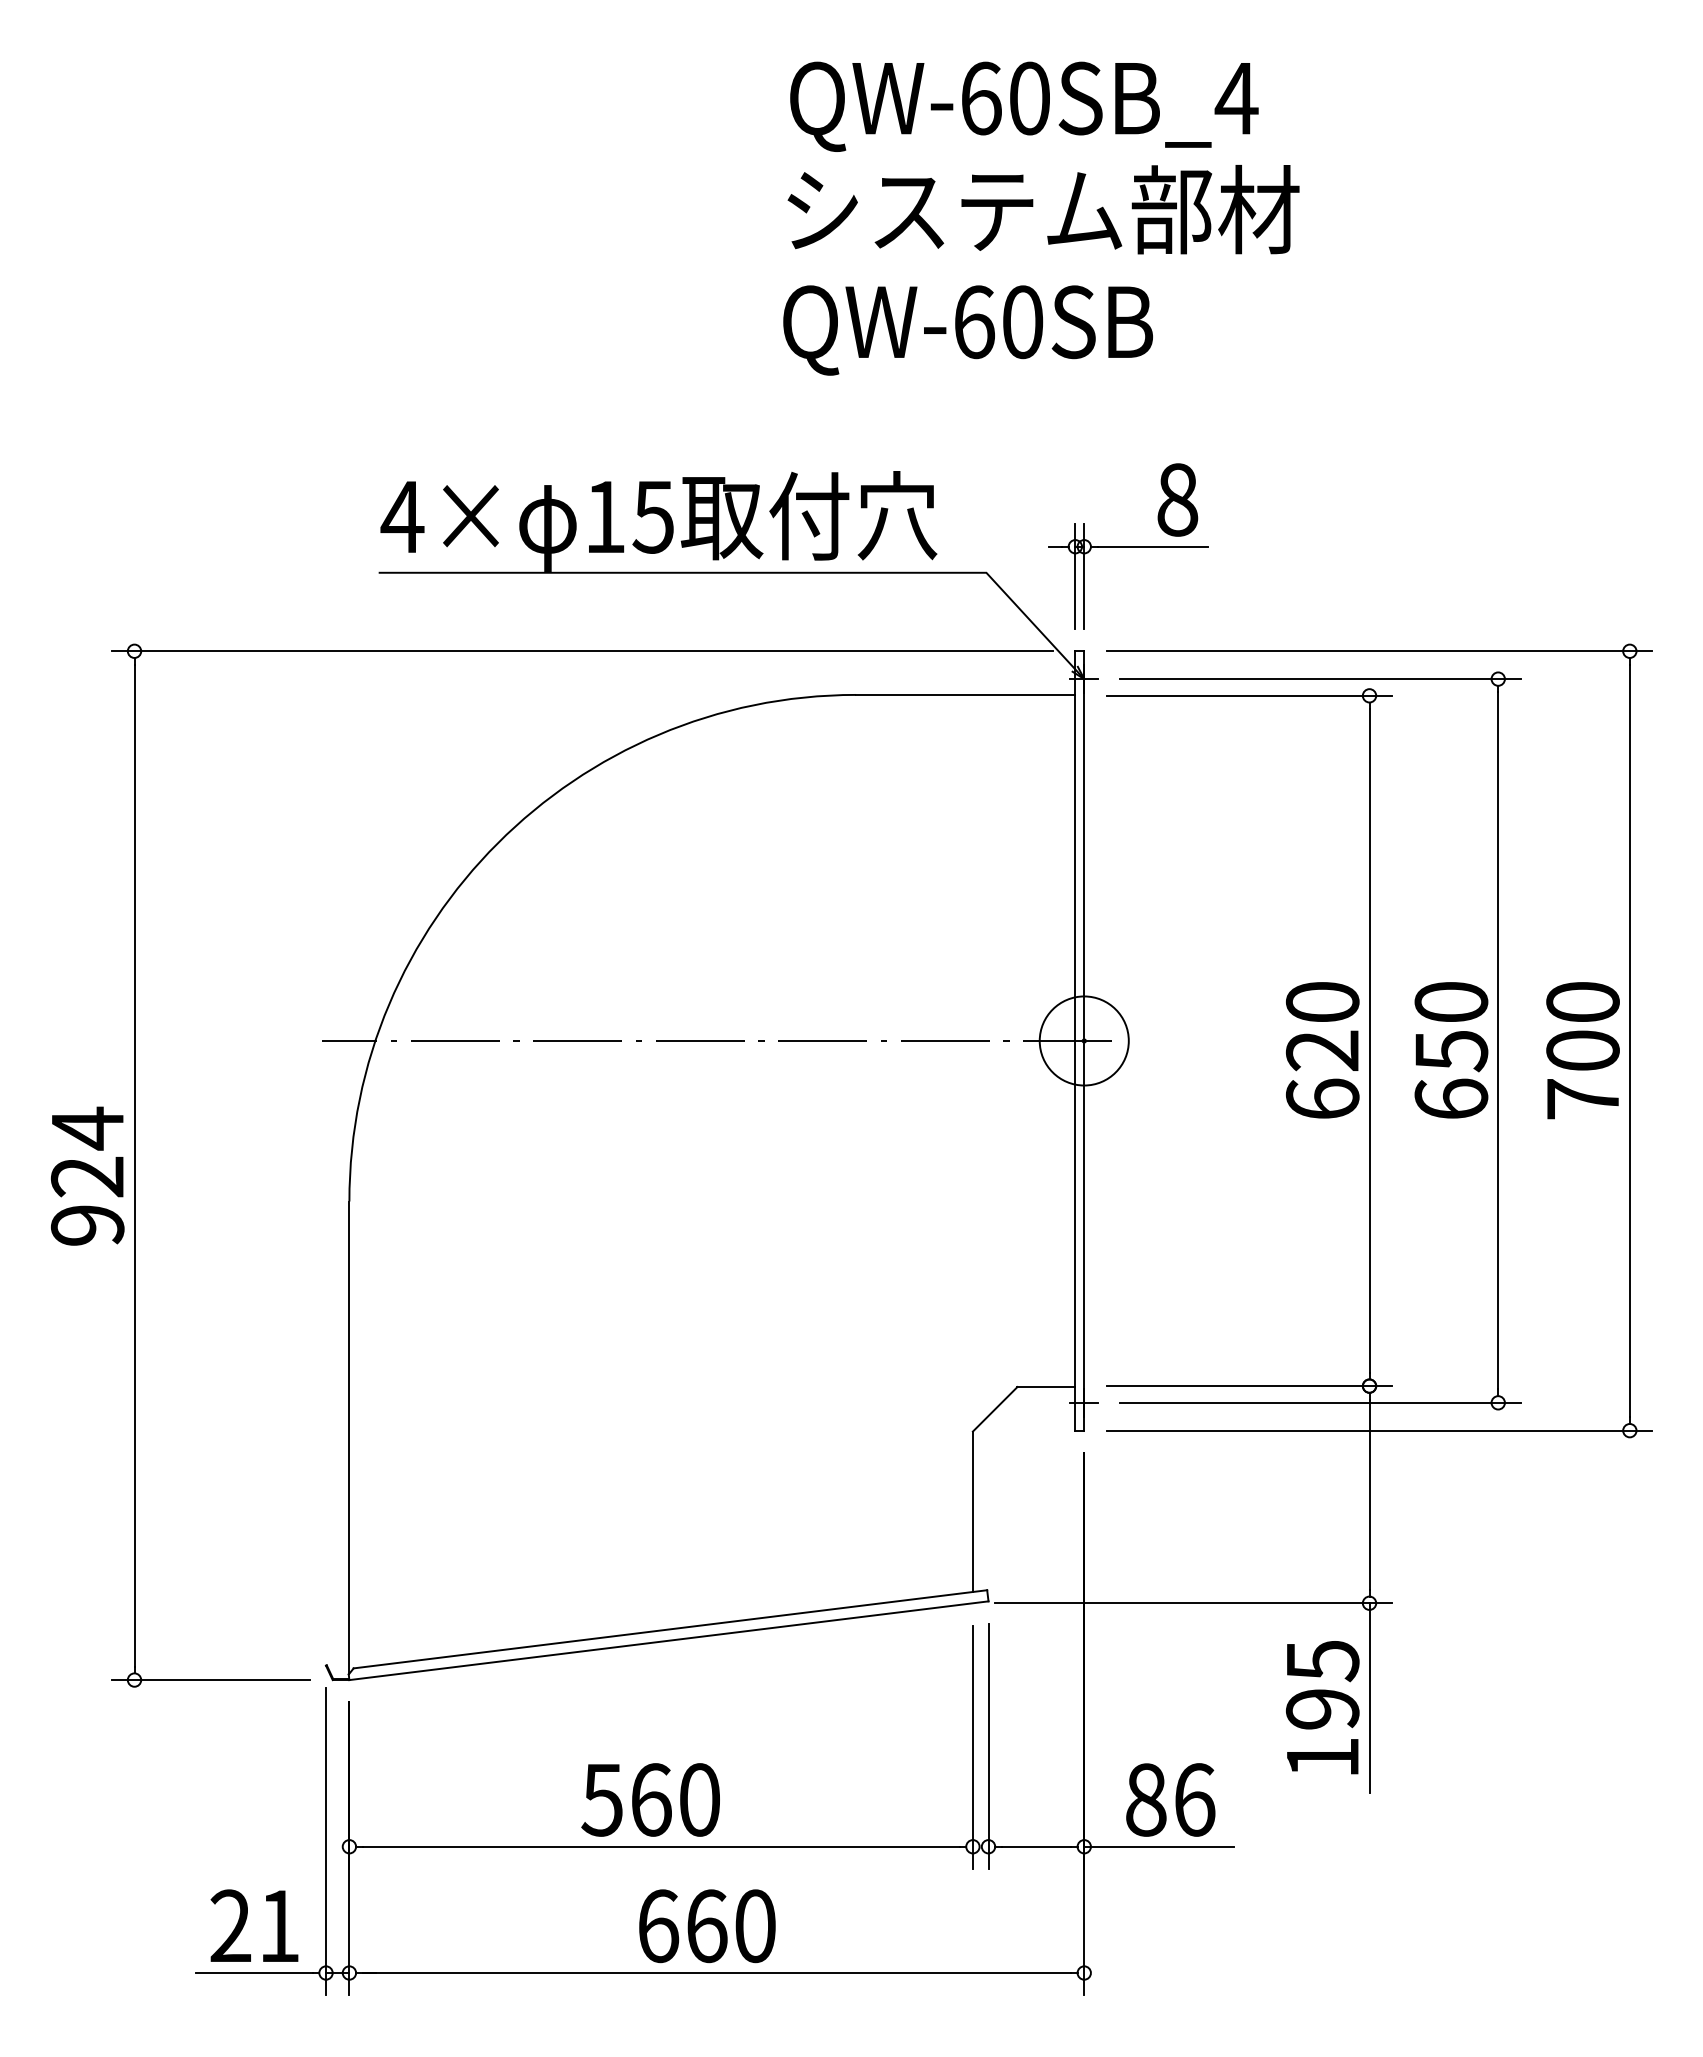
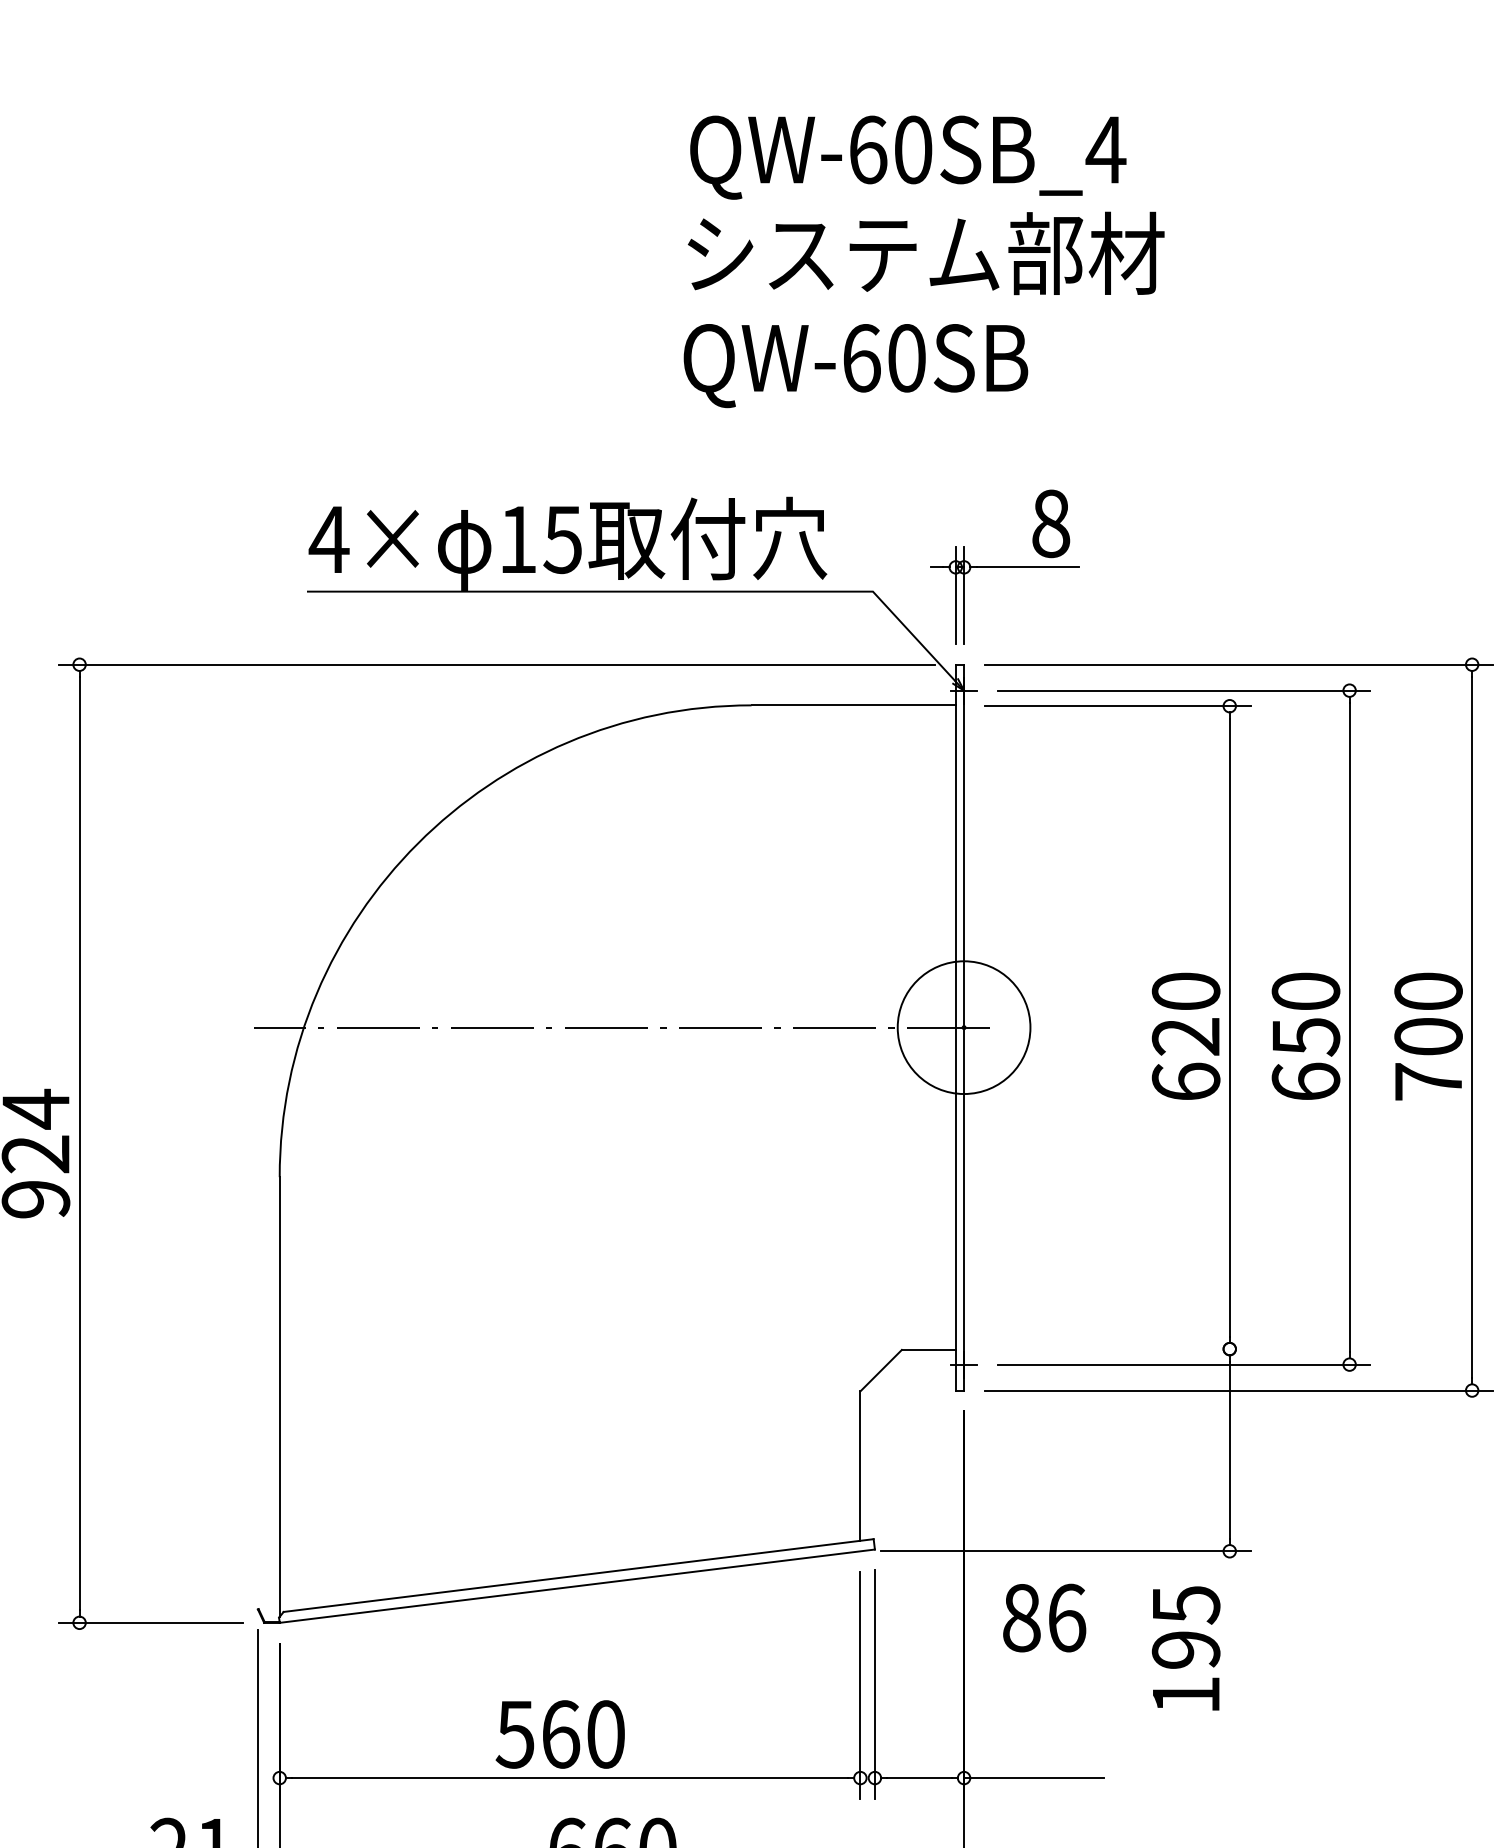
circle: (1083, 1040) -> (963, 1027), size x1.6
line: (1248, 1386) -> (1117, 1349), removed
line: (1369, 1698) -> (1229, 1640), removed
text: (1170, 1799) -> (1044, 1617), moved

